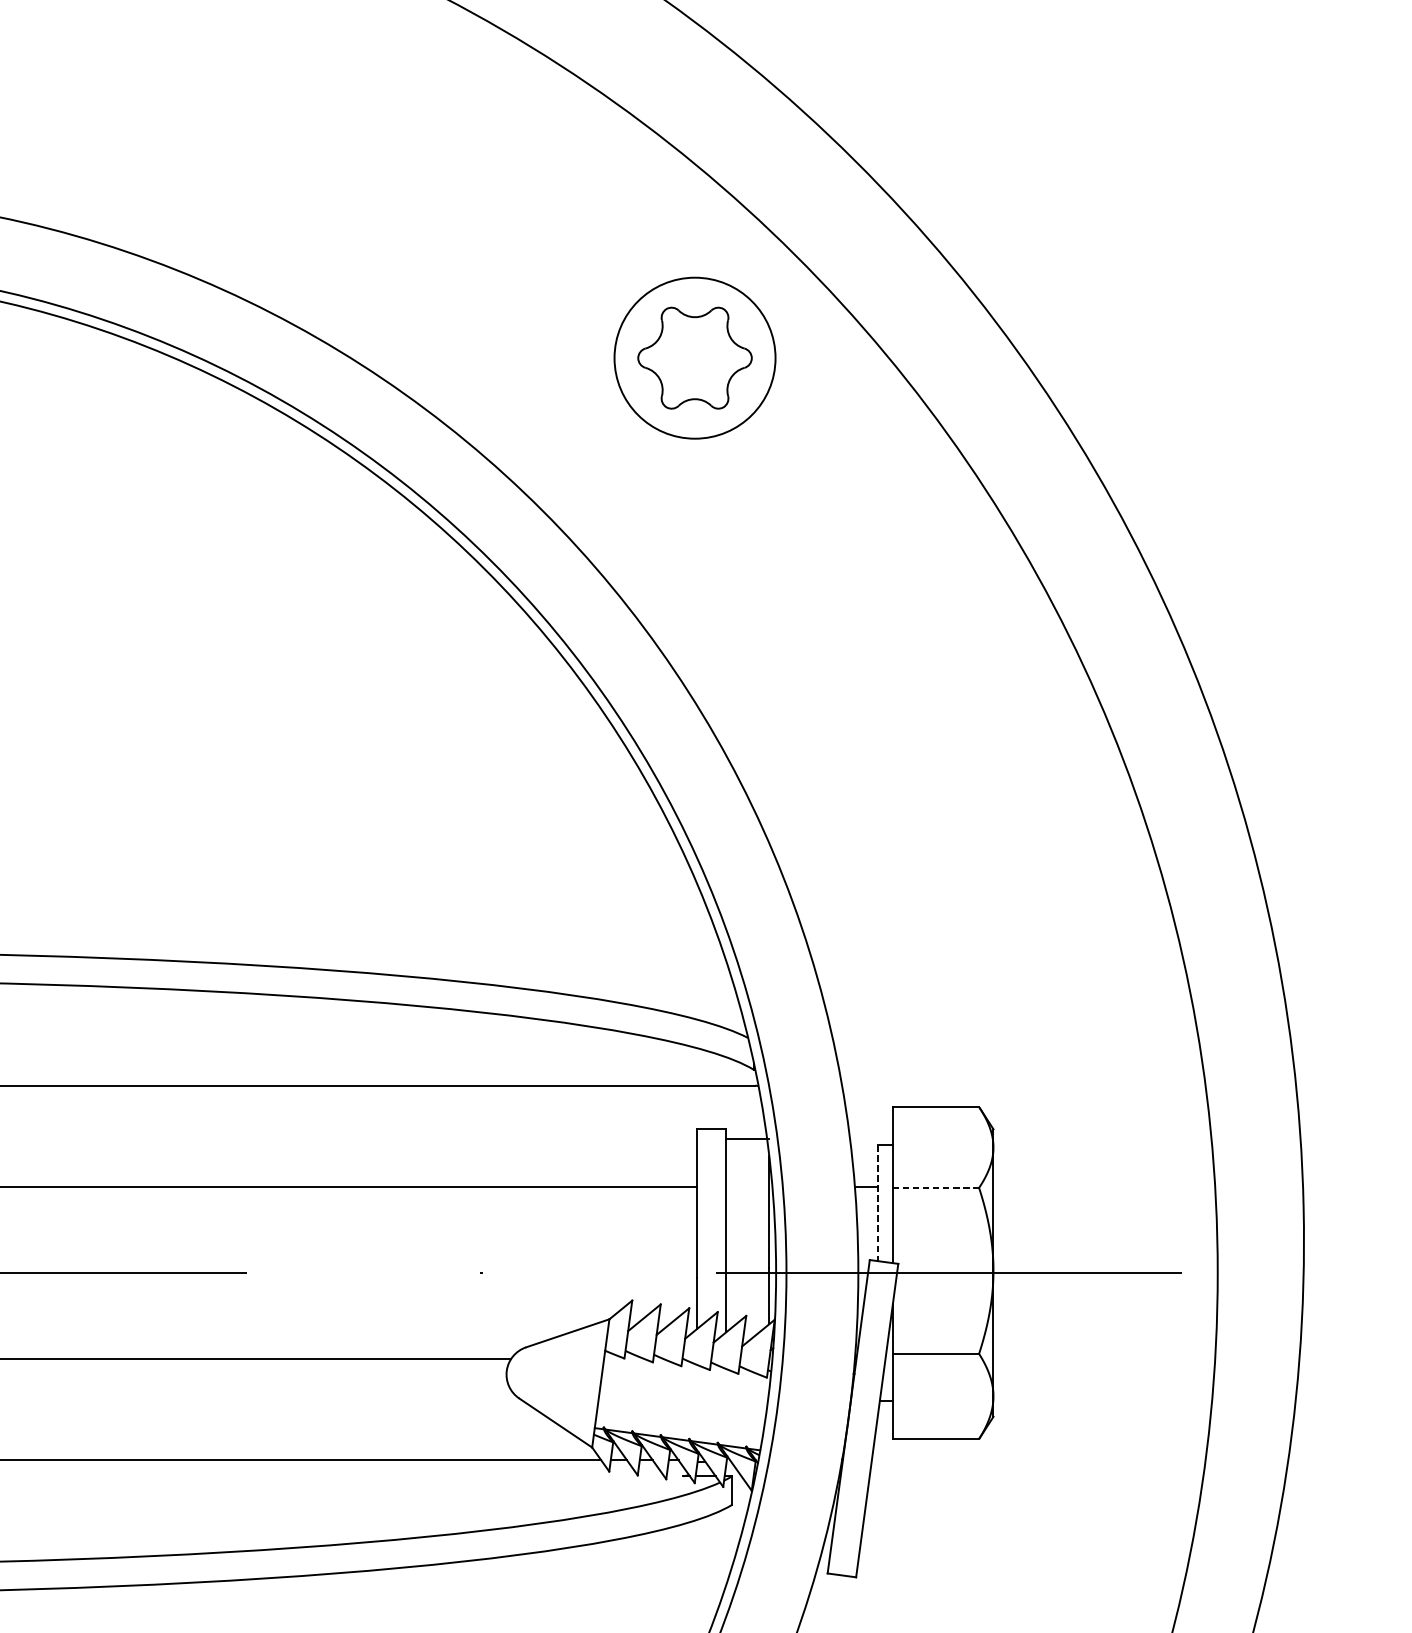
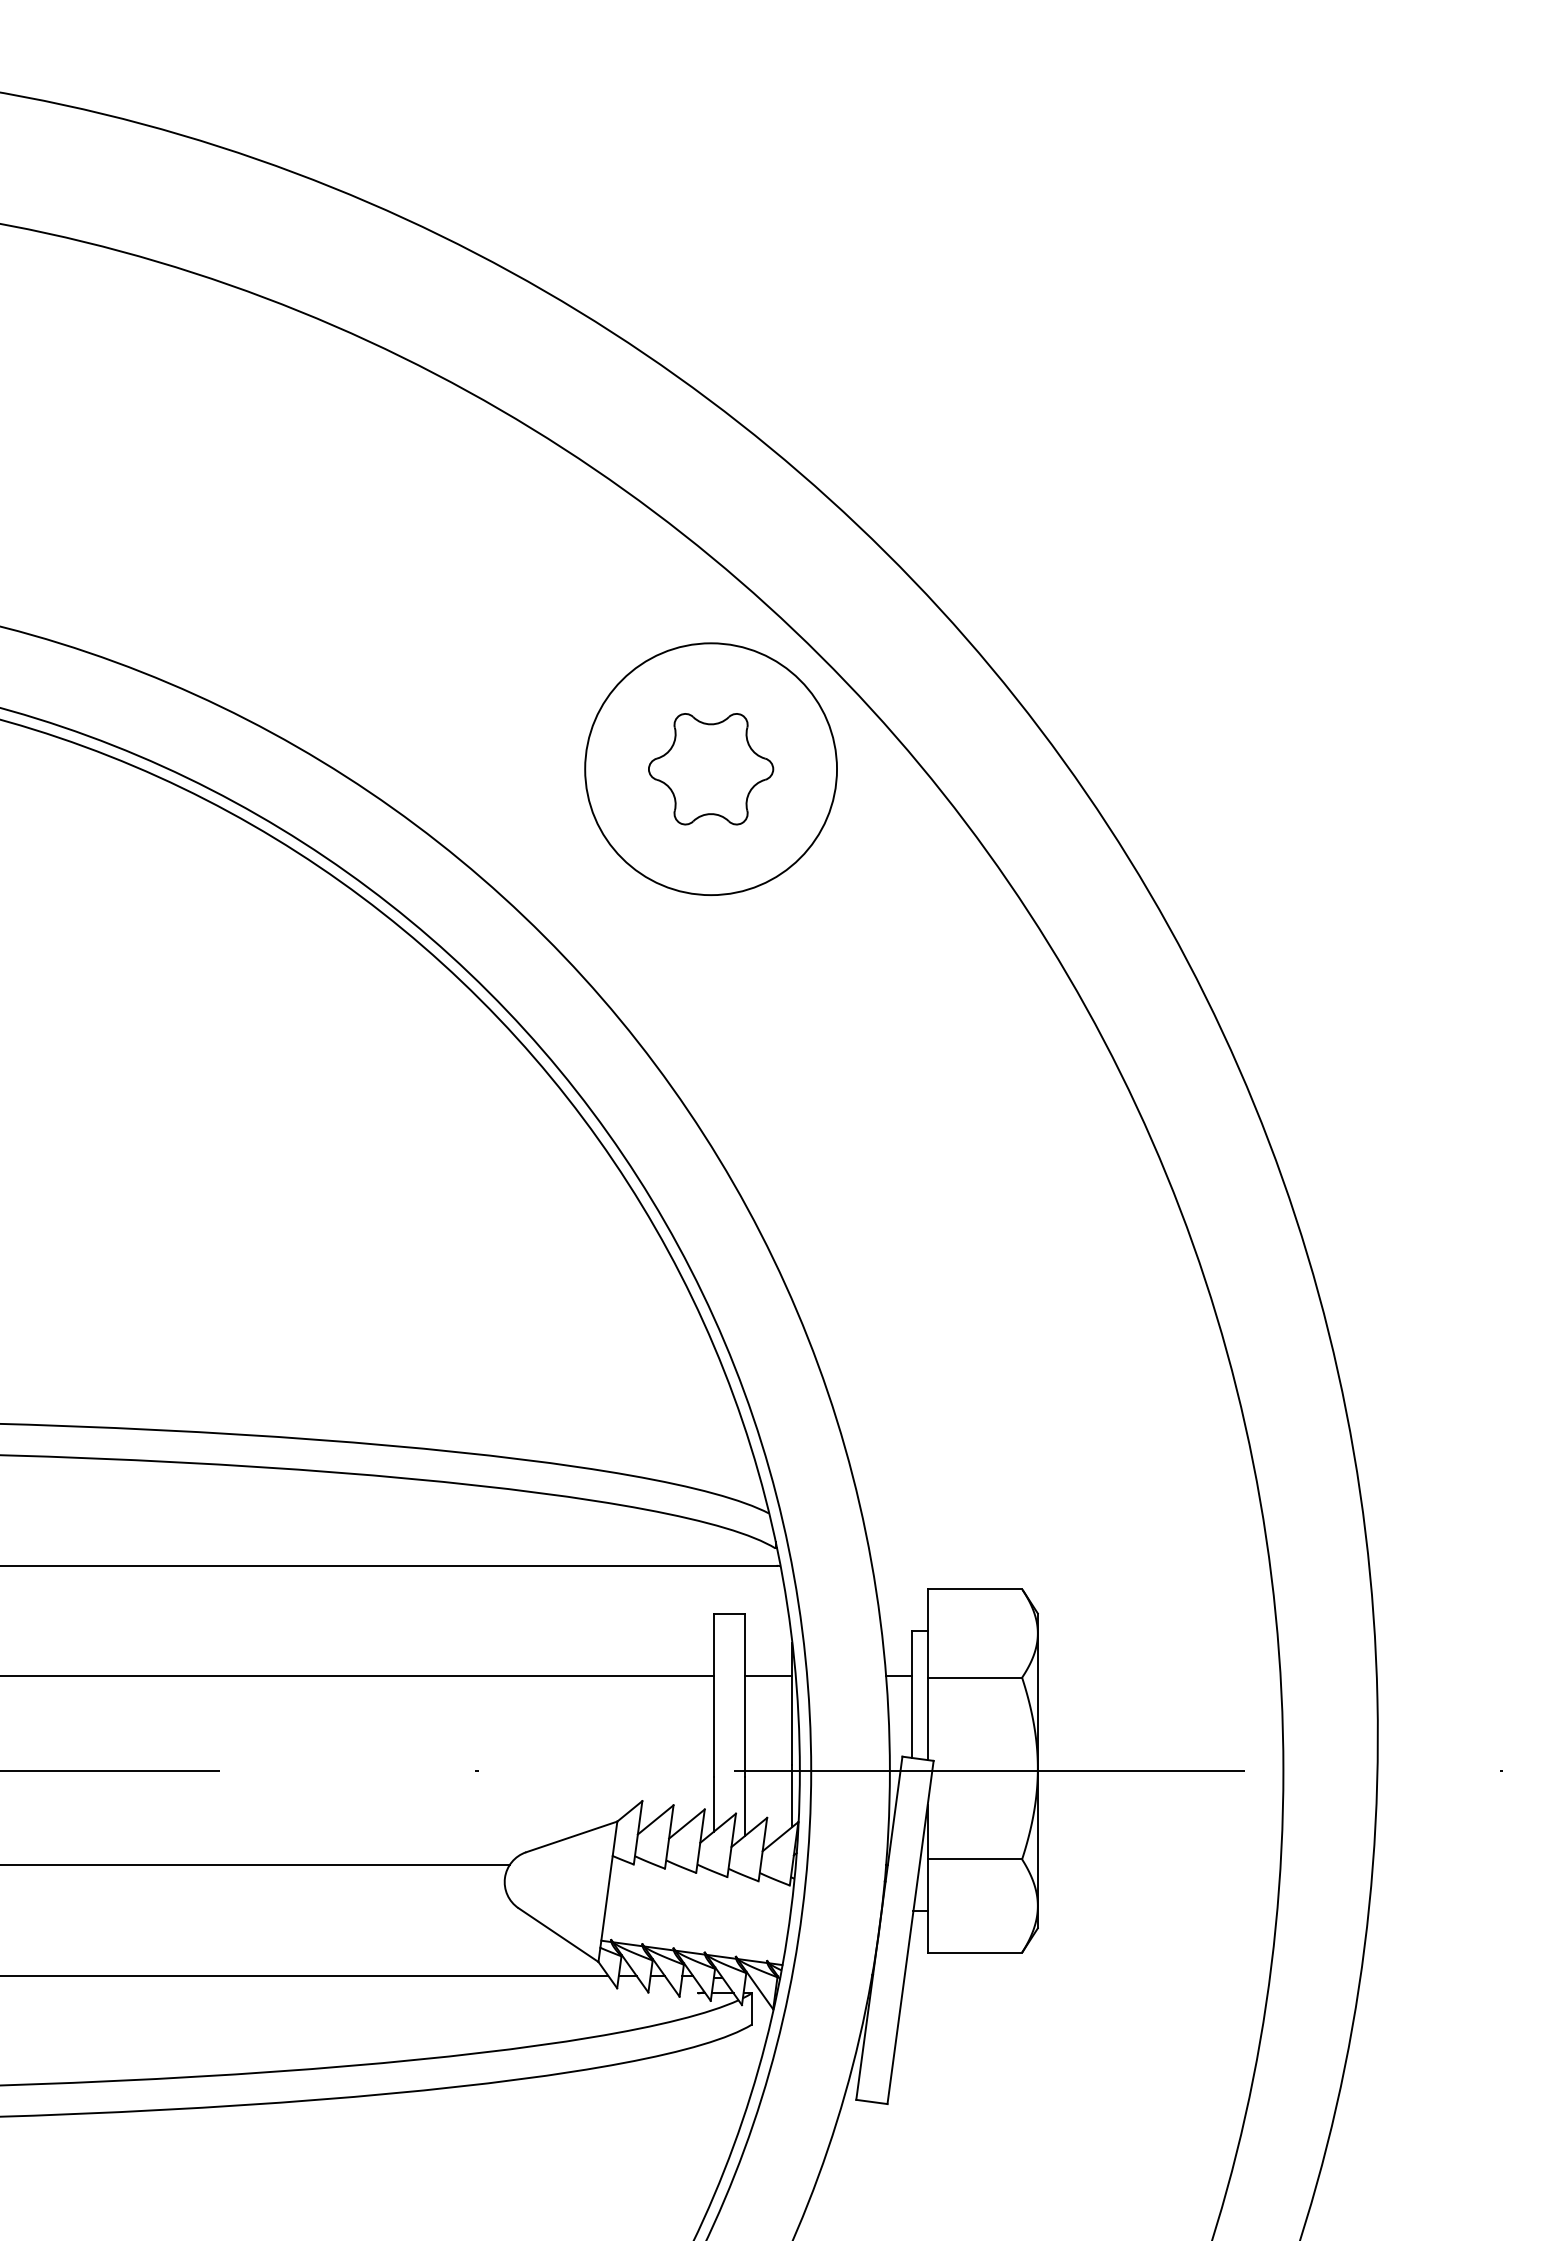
circle: (695, 358) -> (711, 769), size x1.43
line: (747, 1139) -> (768, 1676), moved
line: (936, 1187) -> (975, 1677), dashed -> solid
line: (878, 1203) -> (911, 1694), dashed -> solid

